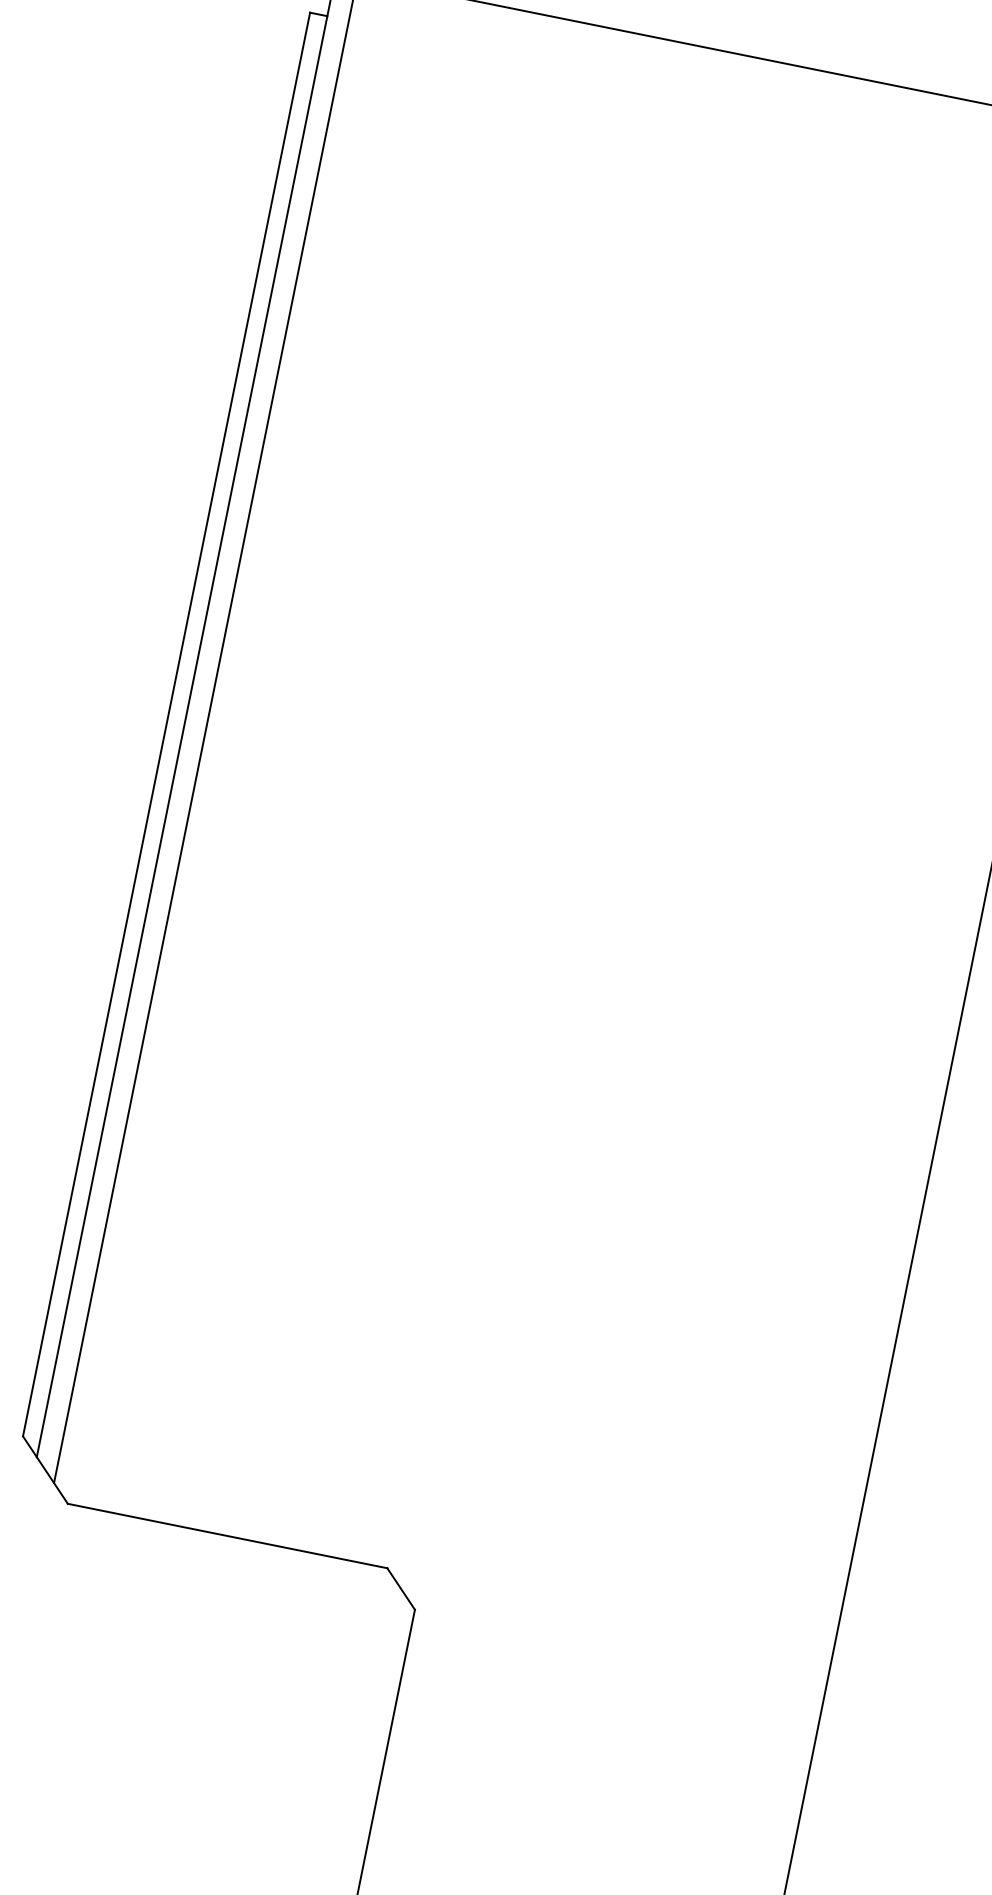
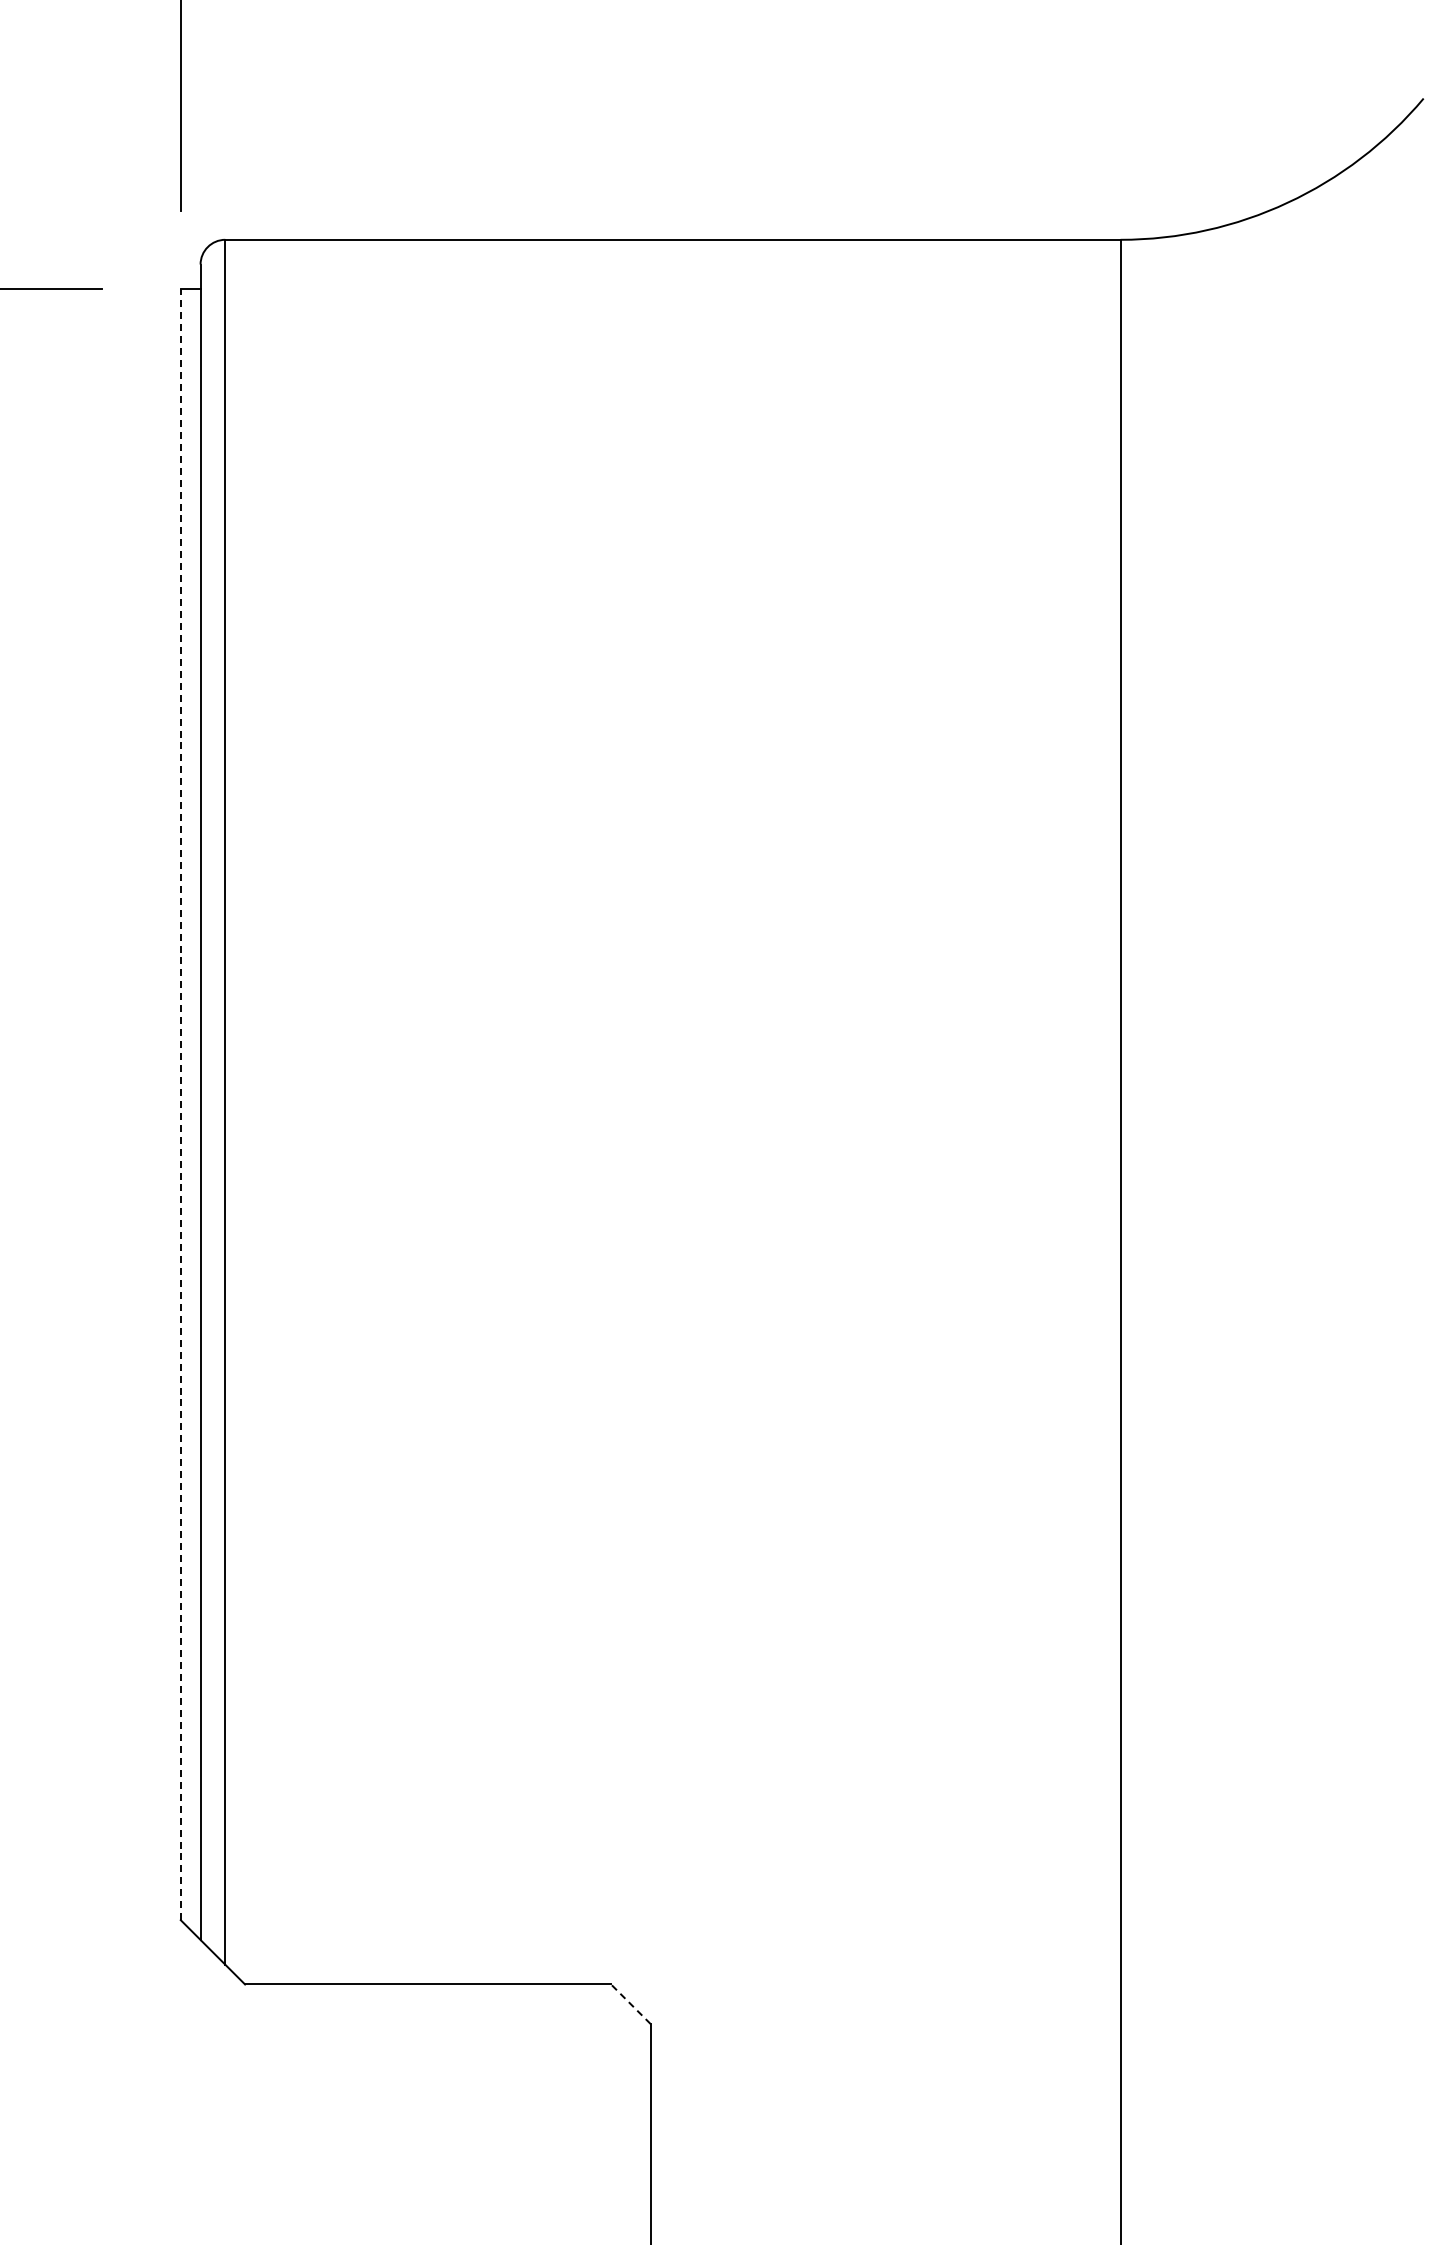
line: (166, 724) -> (180, 1104), solid -> dashed
line: (400, 1589) -> (630, 2004), solid -> dashed

